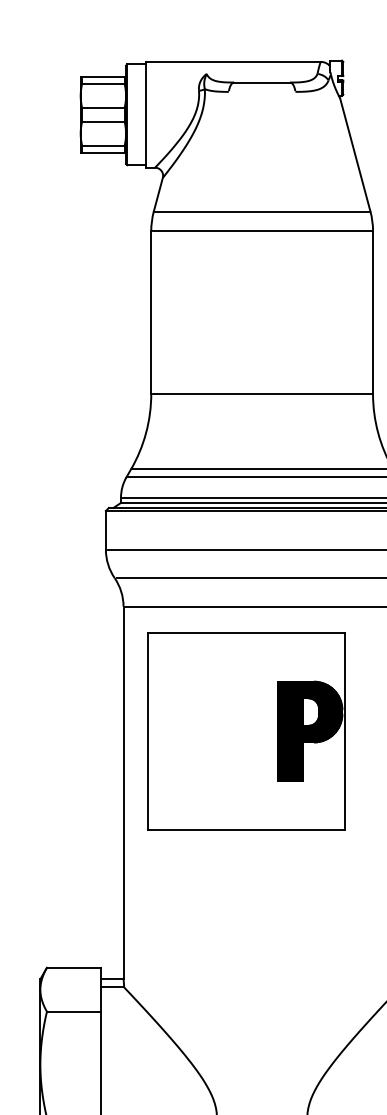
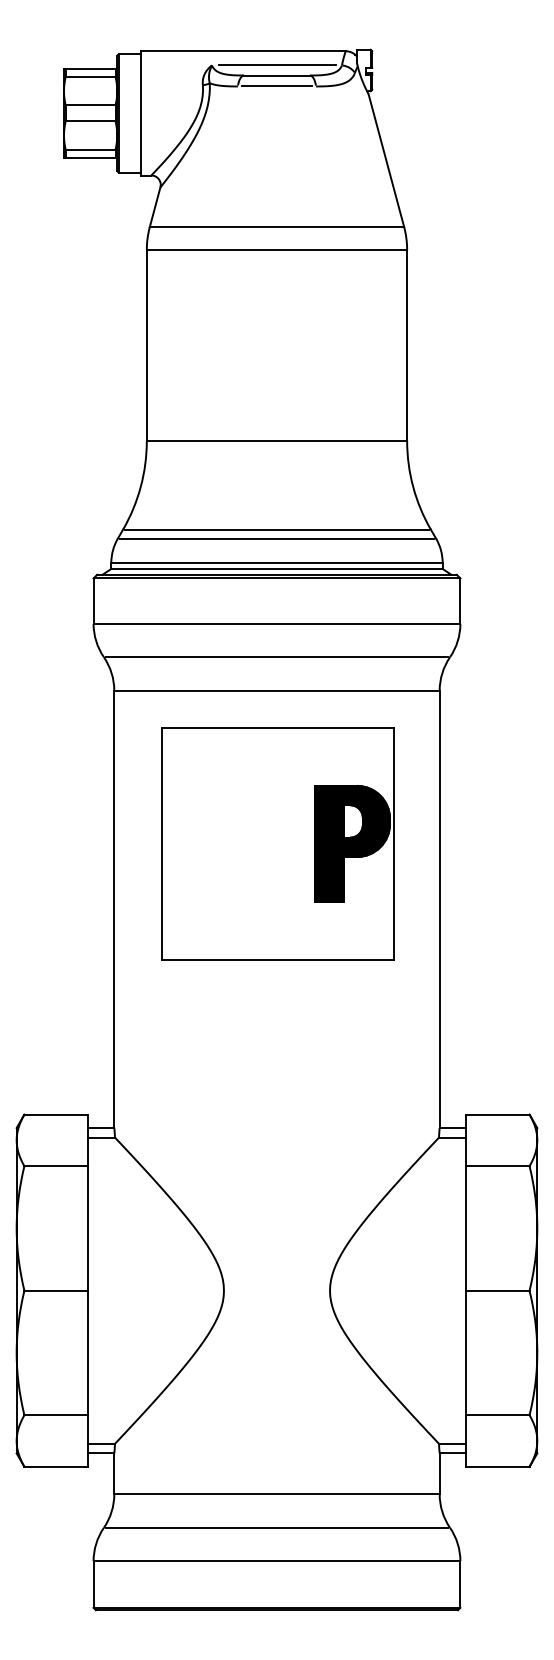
line: (261, 74) -> (276, 65), added
line: (261, 91) -> (276, 86), added
part: (246, 730) -> (277, 843), moved

